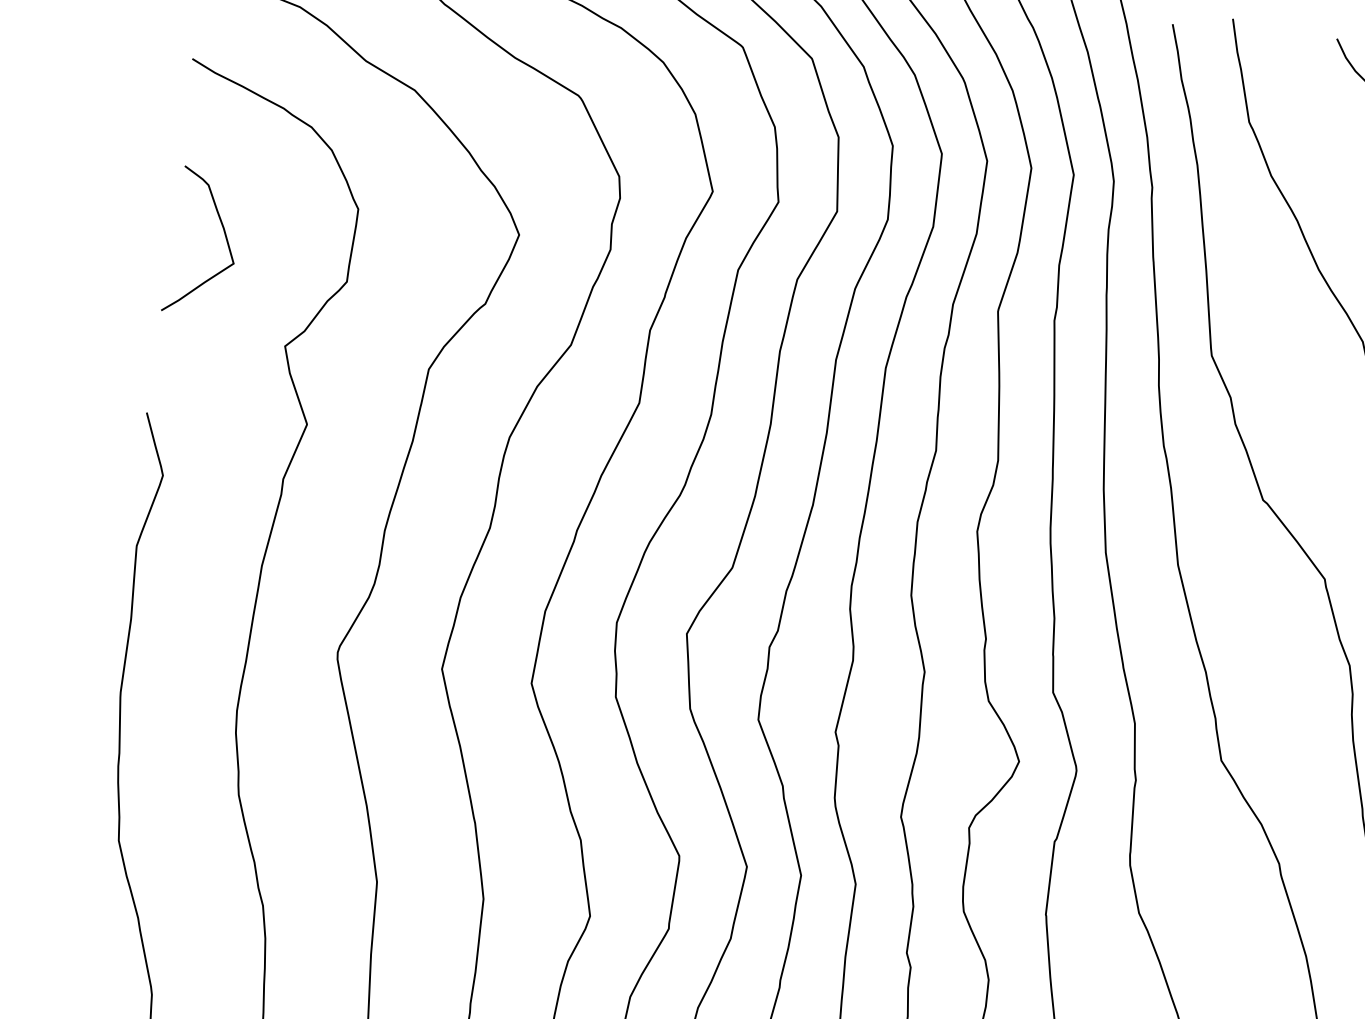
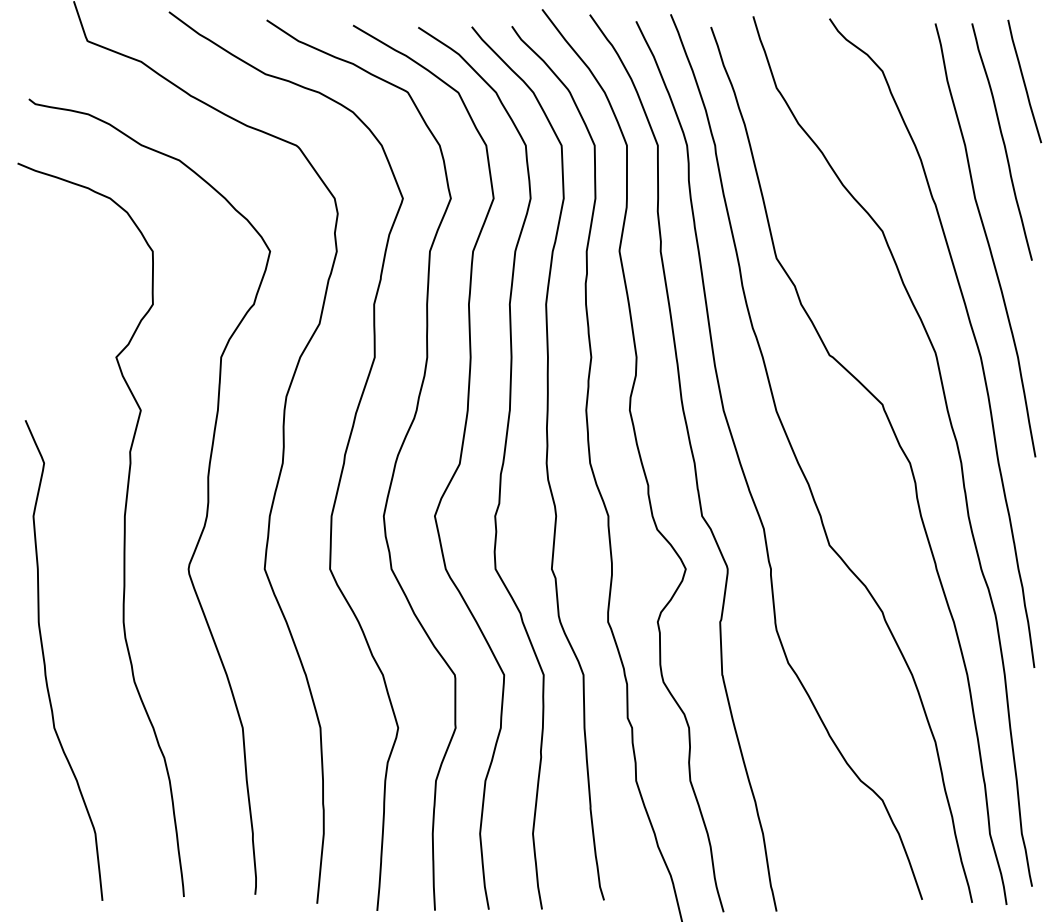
curve: (225, 238) -> (61, 287), removed

